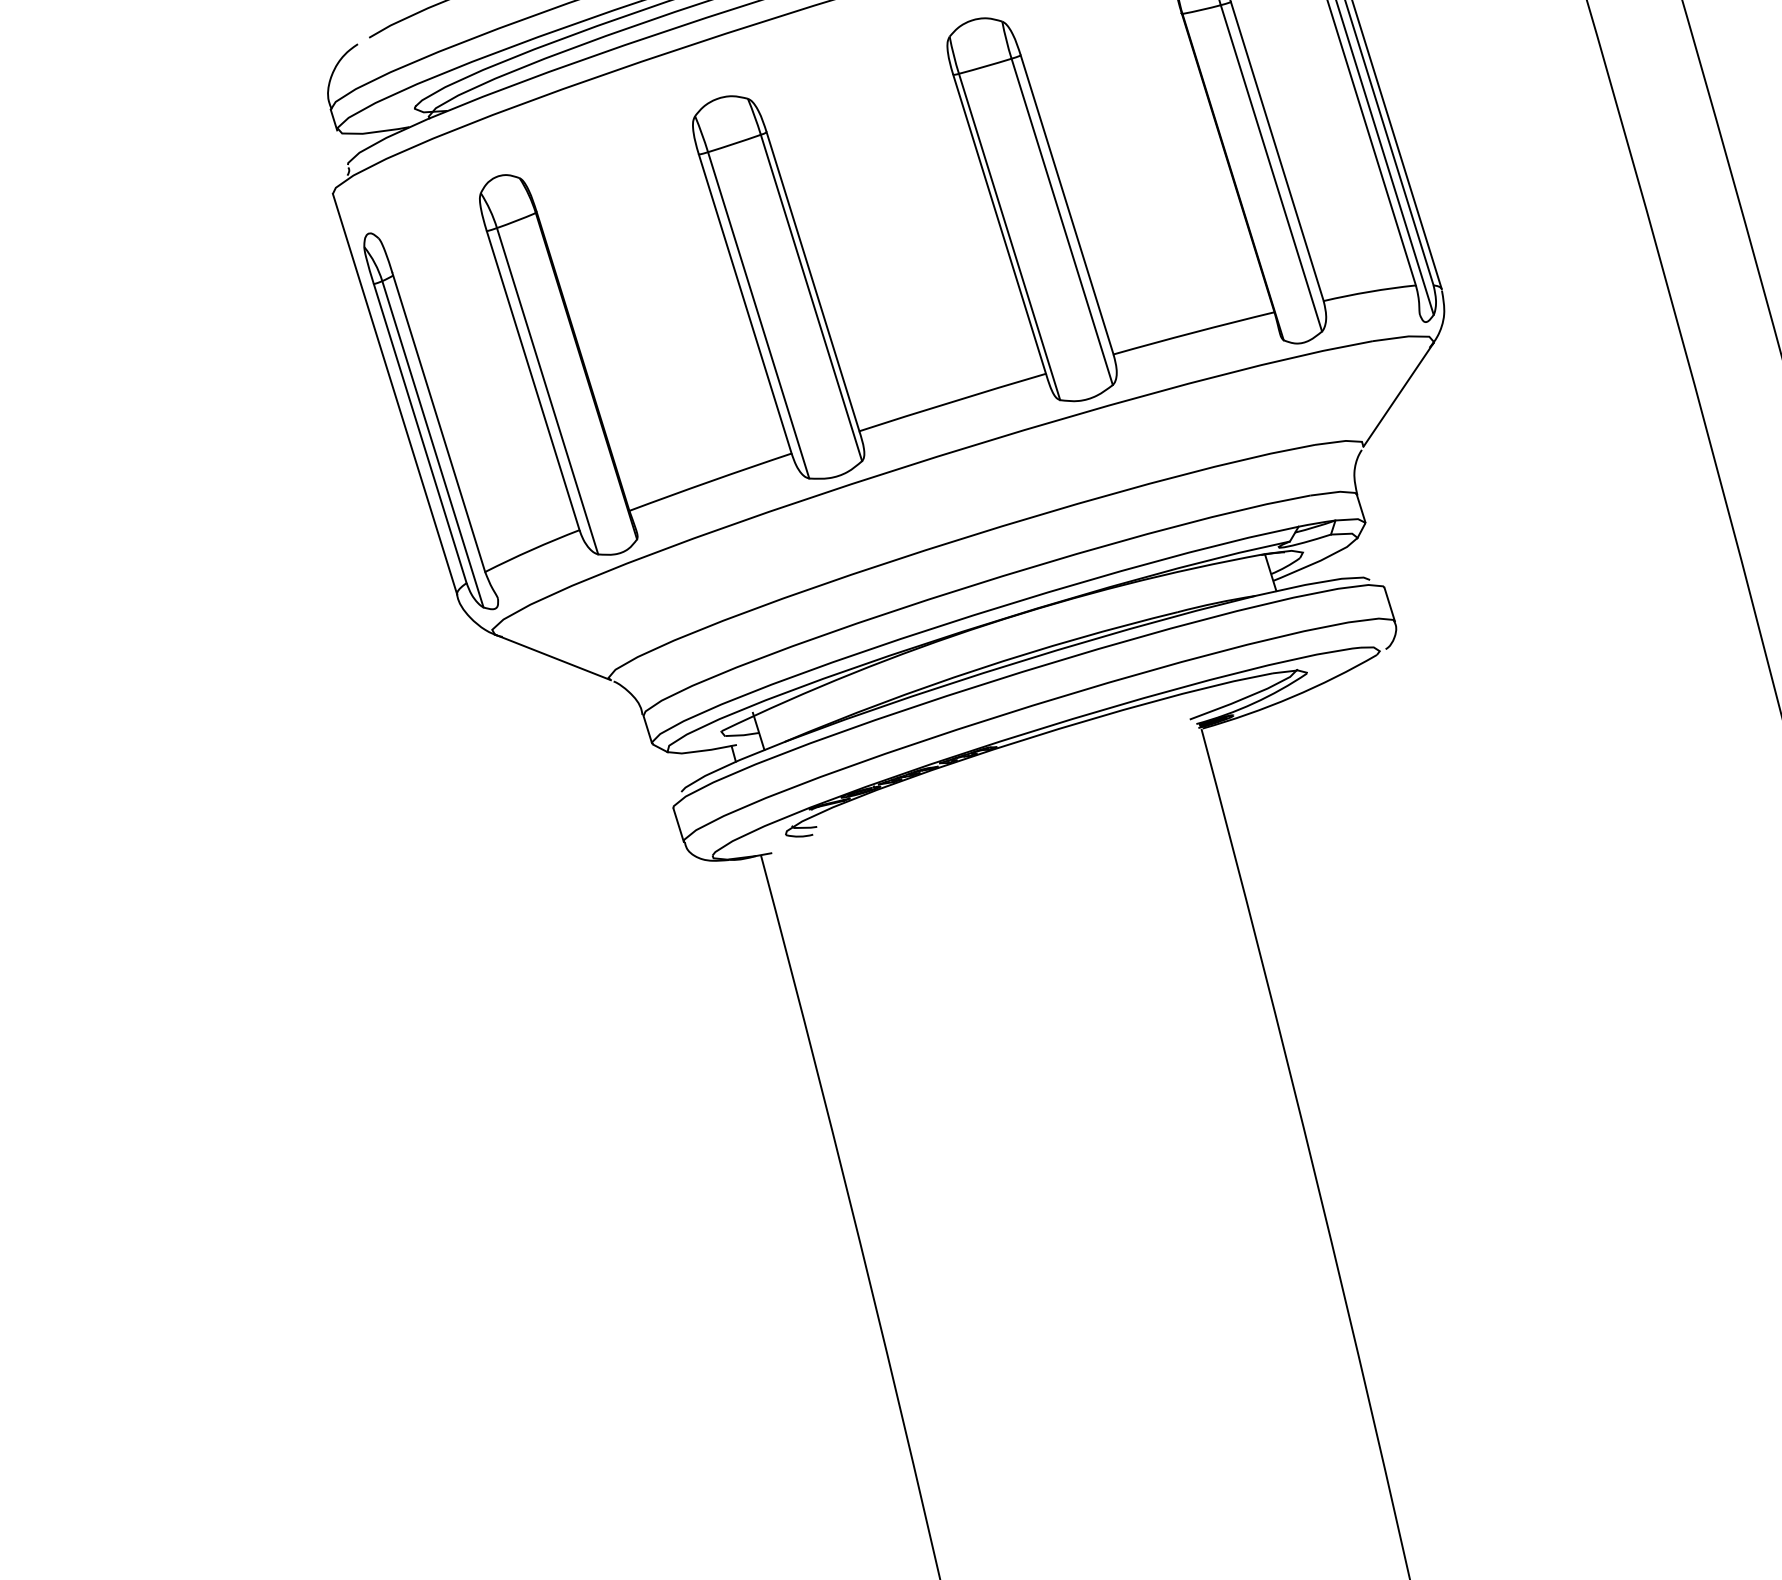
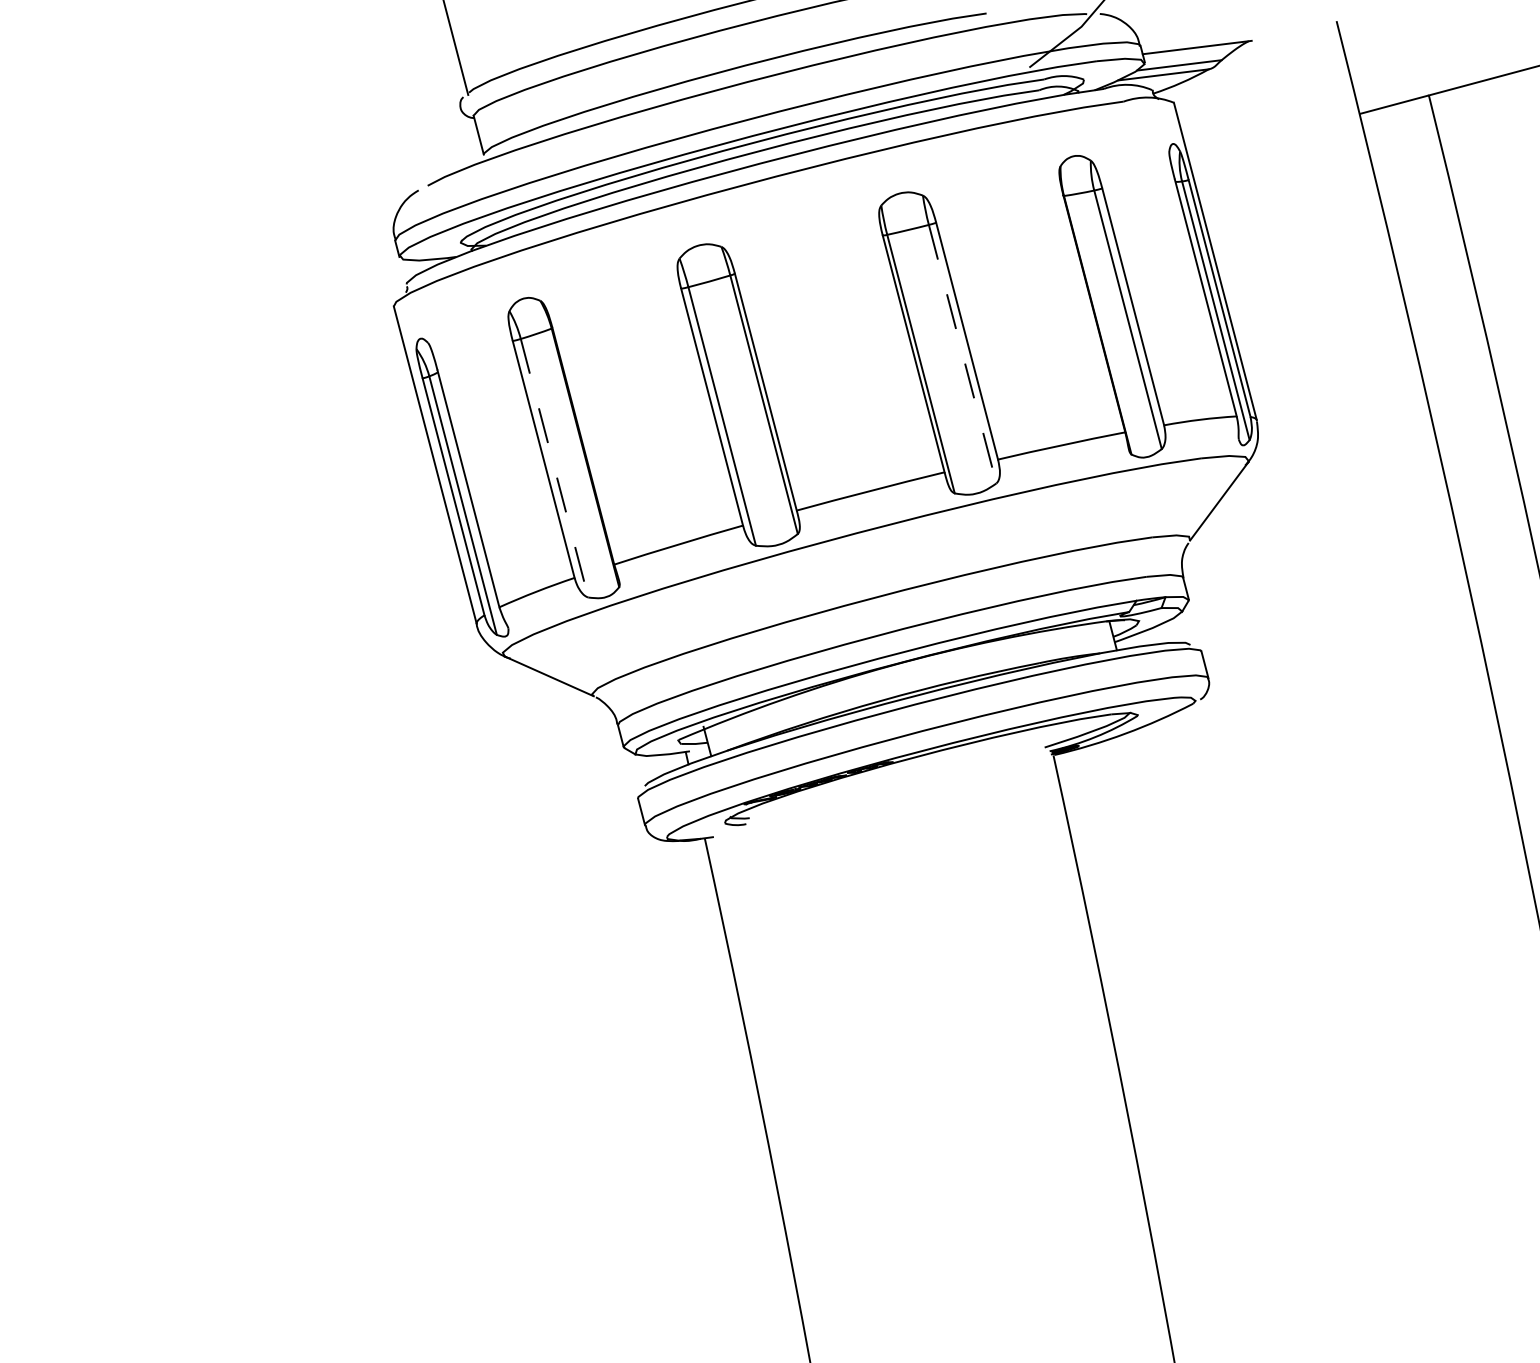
line: (1062, 222) -> (962, 354), solid -> dashed
line: (547, 391) -> (554, 468), solid -> dashed

